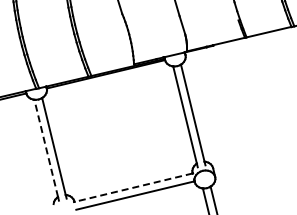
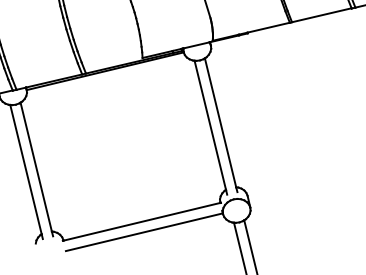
line: (46, 147) -> (26, 168), dashed -> solid
line: (133, 187) -> (141, 221), dashed -> solid

